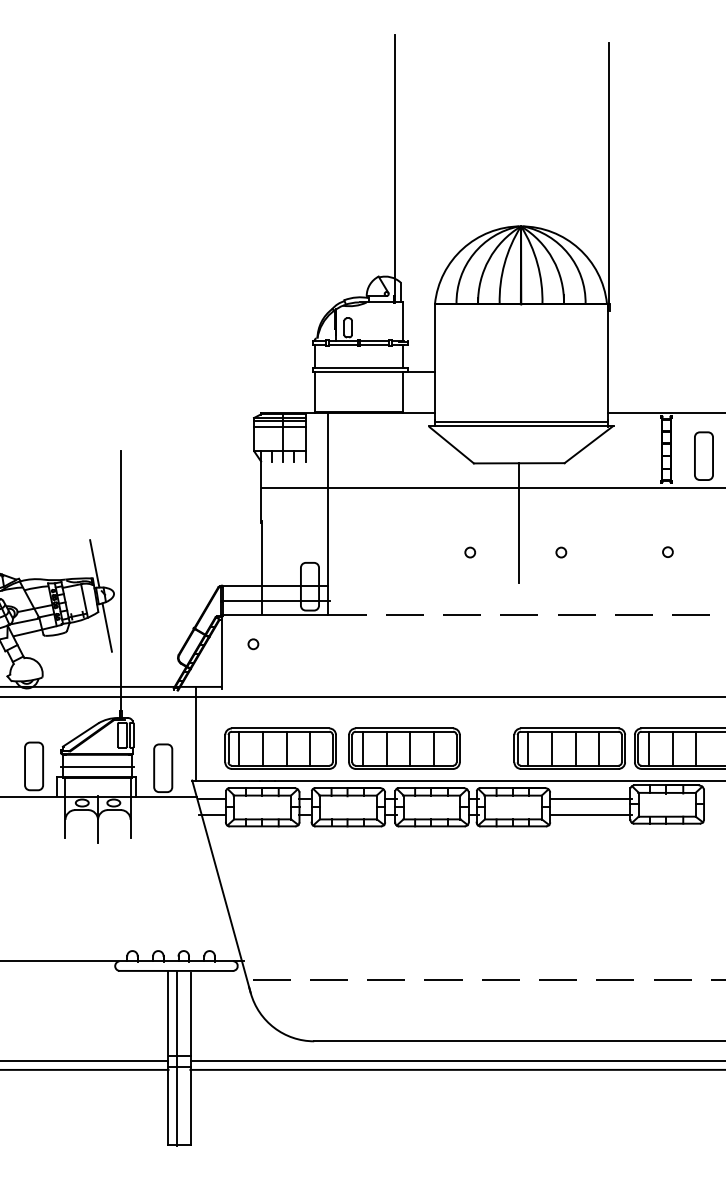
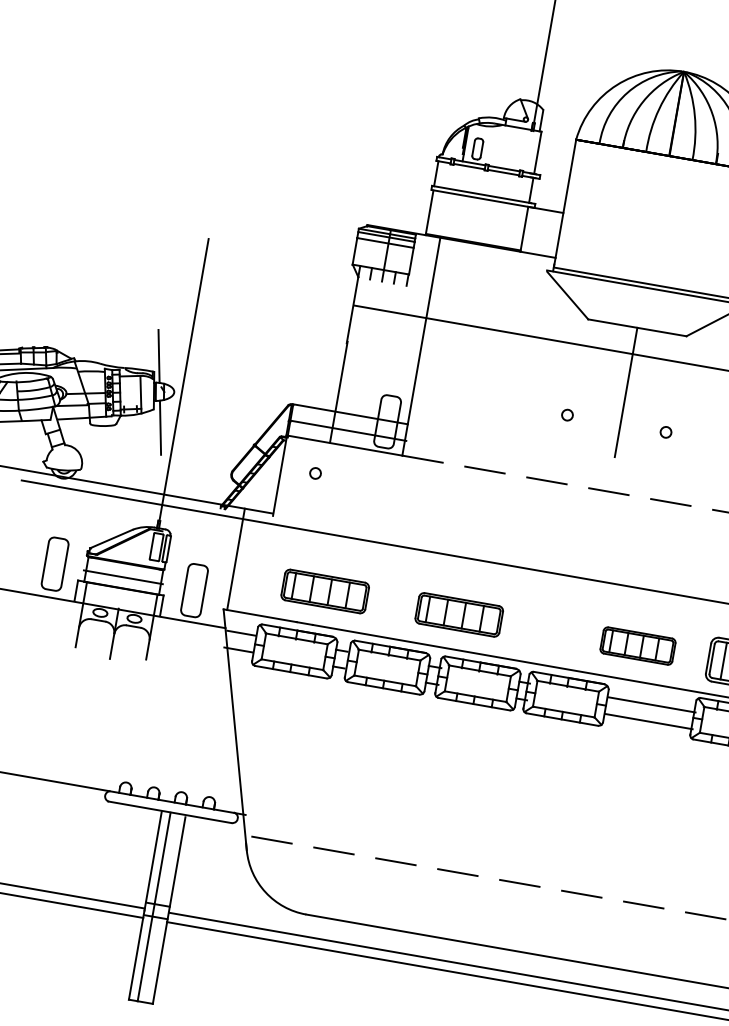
part: (280, 748) -> (325, 591), size x0.7
part: (404, 748) -> (459, 614), size x0.7
part: (569, 748) -> (637, 645), size x0.6

